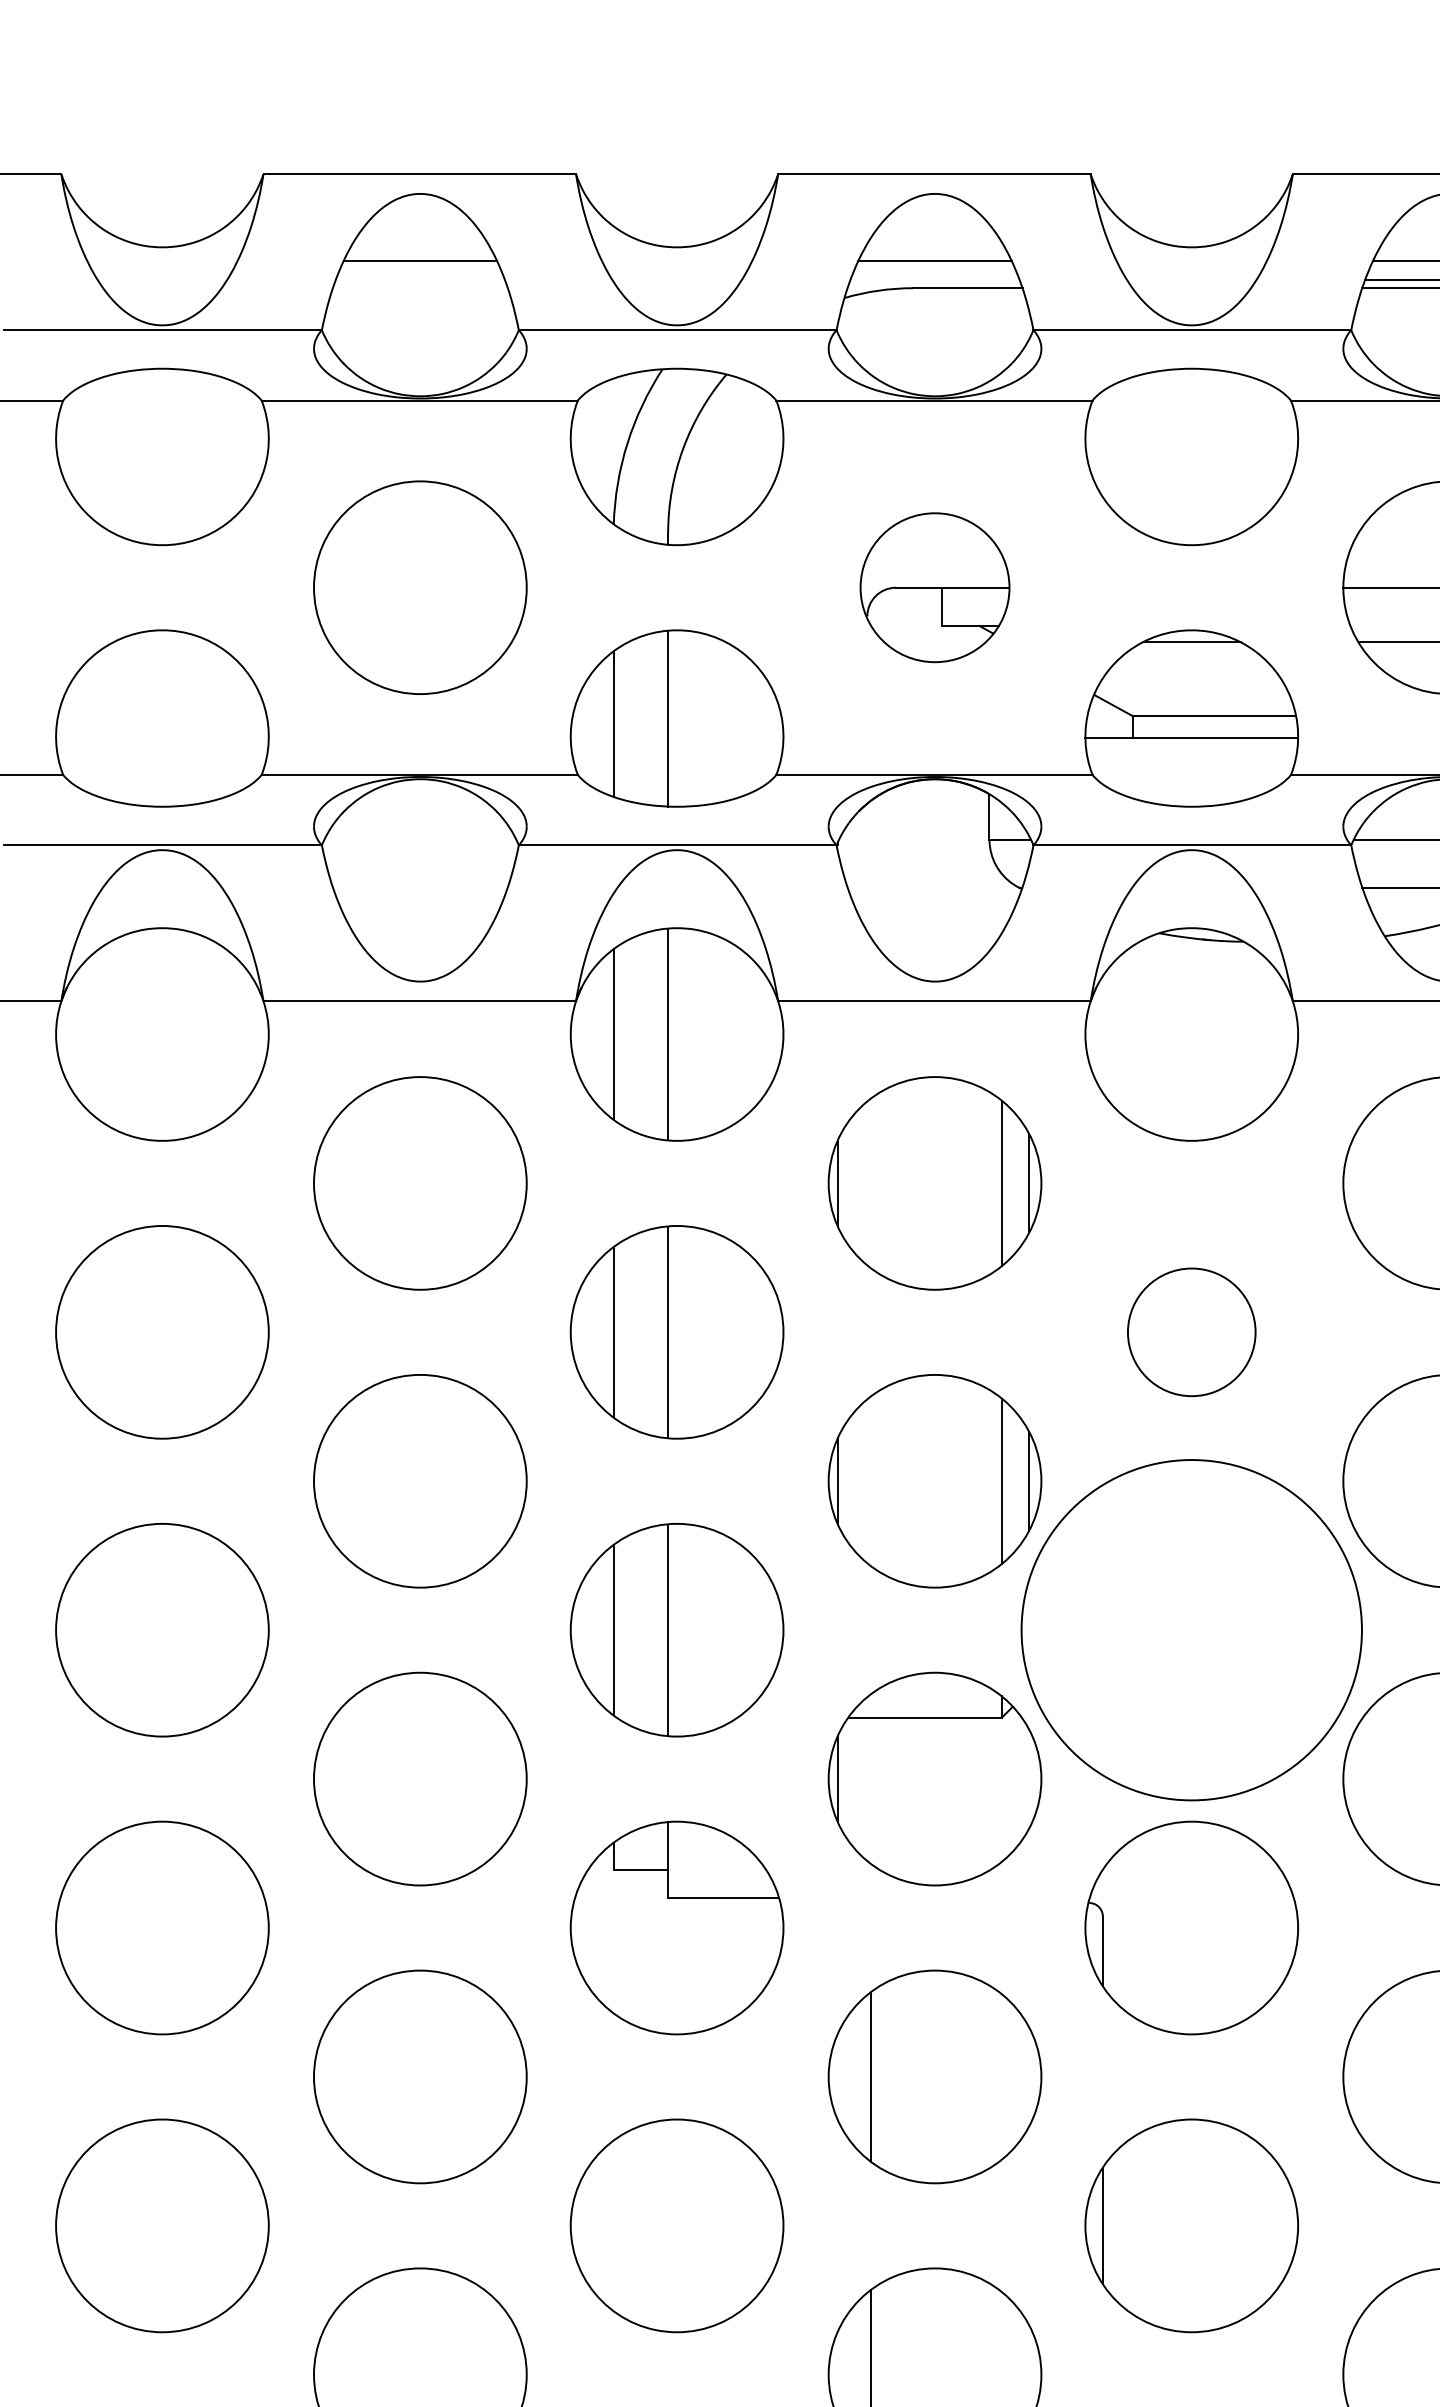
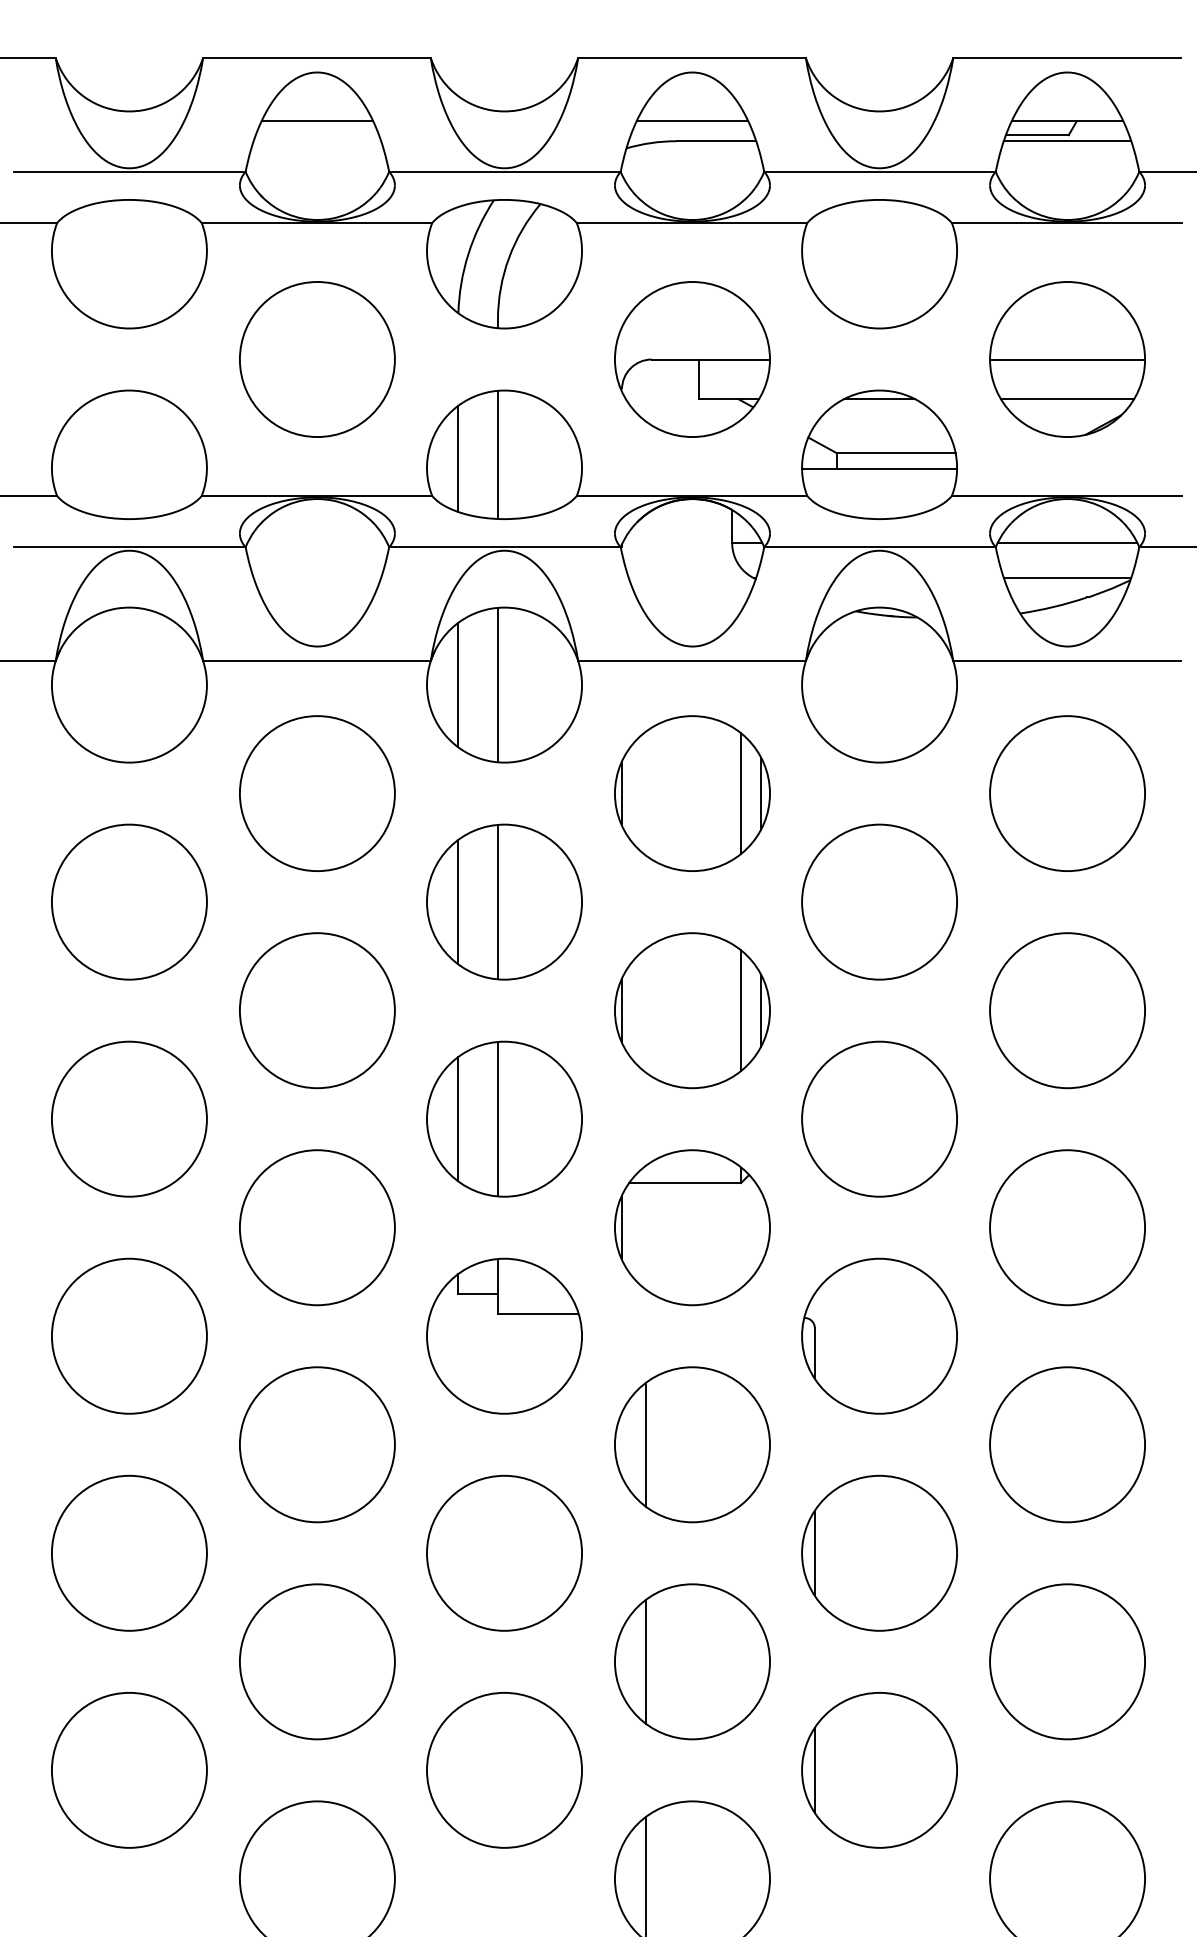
part: (935, 587) -> (692, 359), size x1.43
circle: (1191, 1331) -> (879, 901), size x1.67
circle: (1191, 1629) -> (879, 1118), size x0.62

